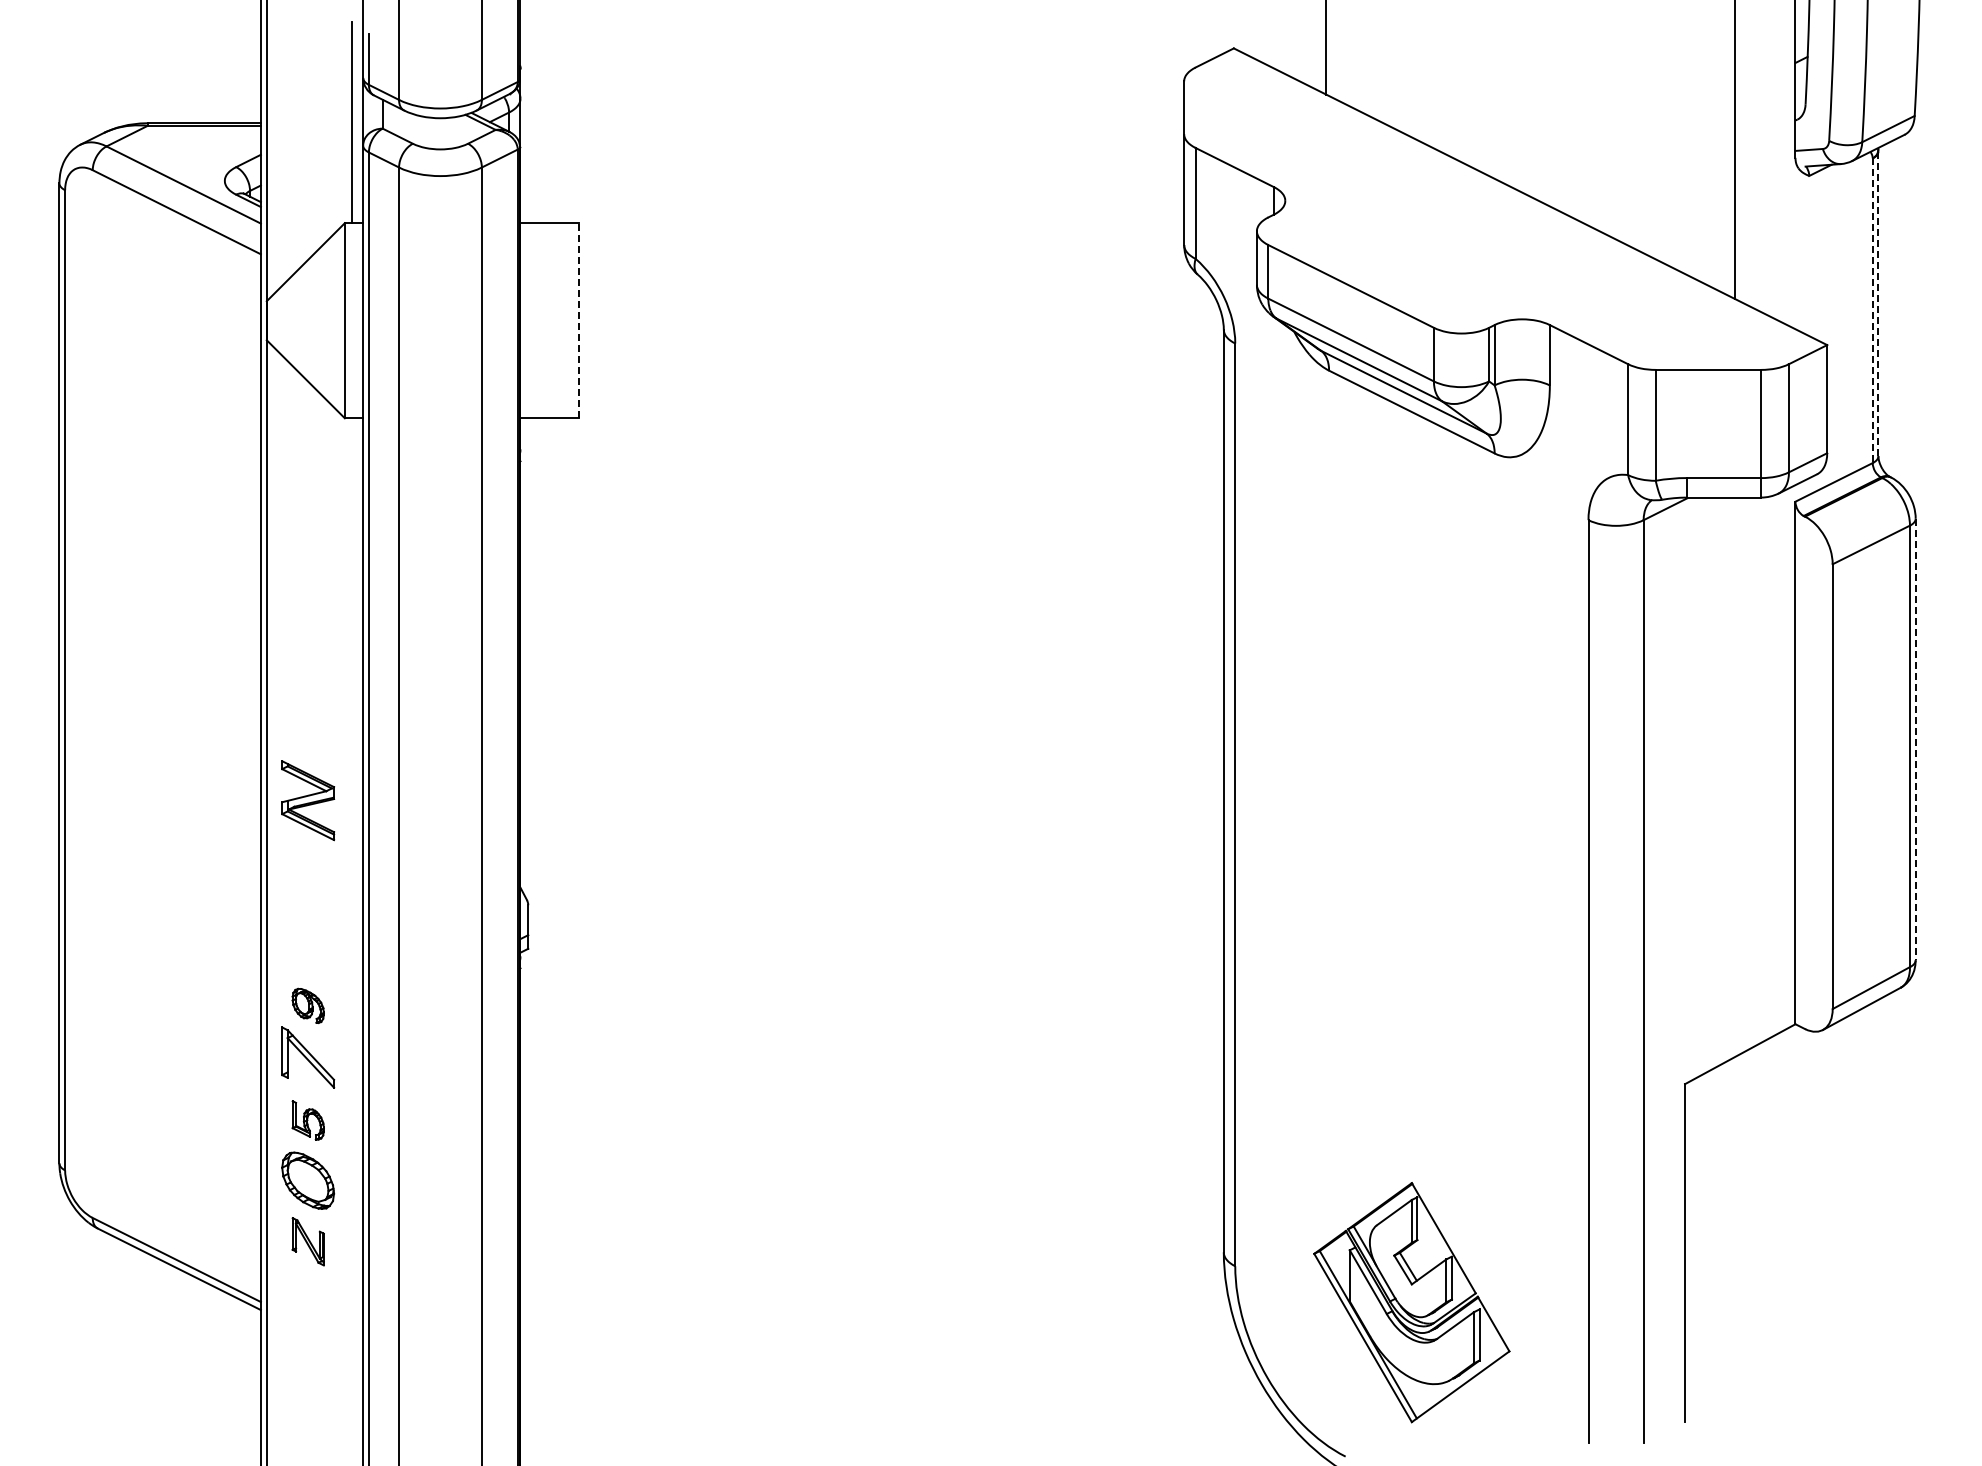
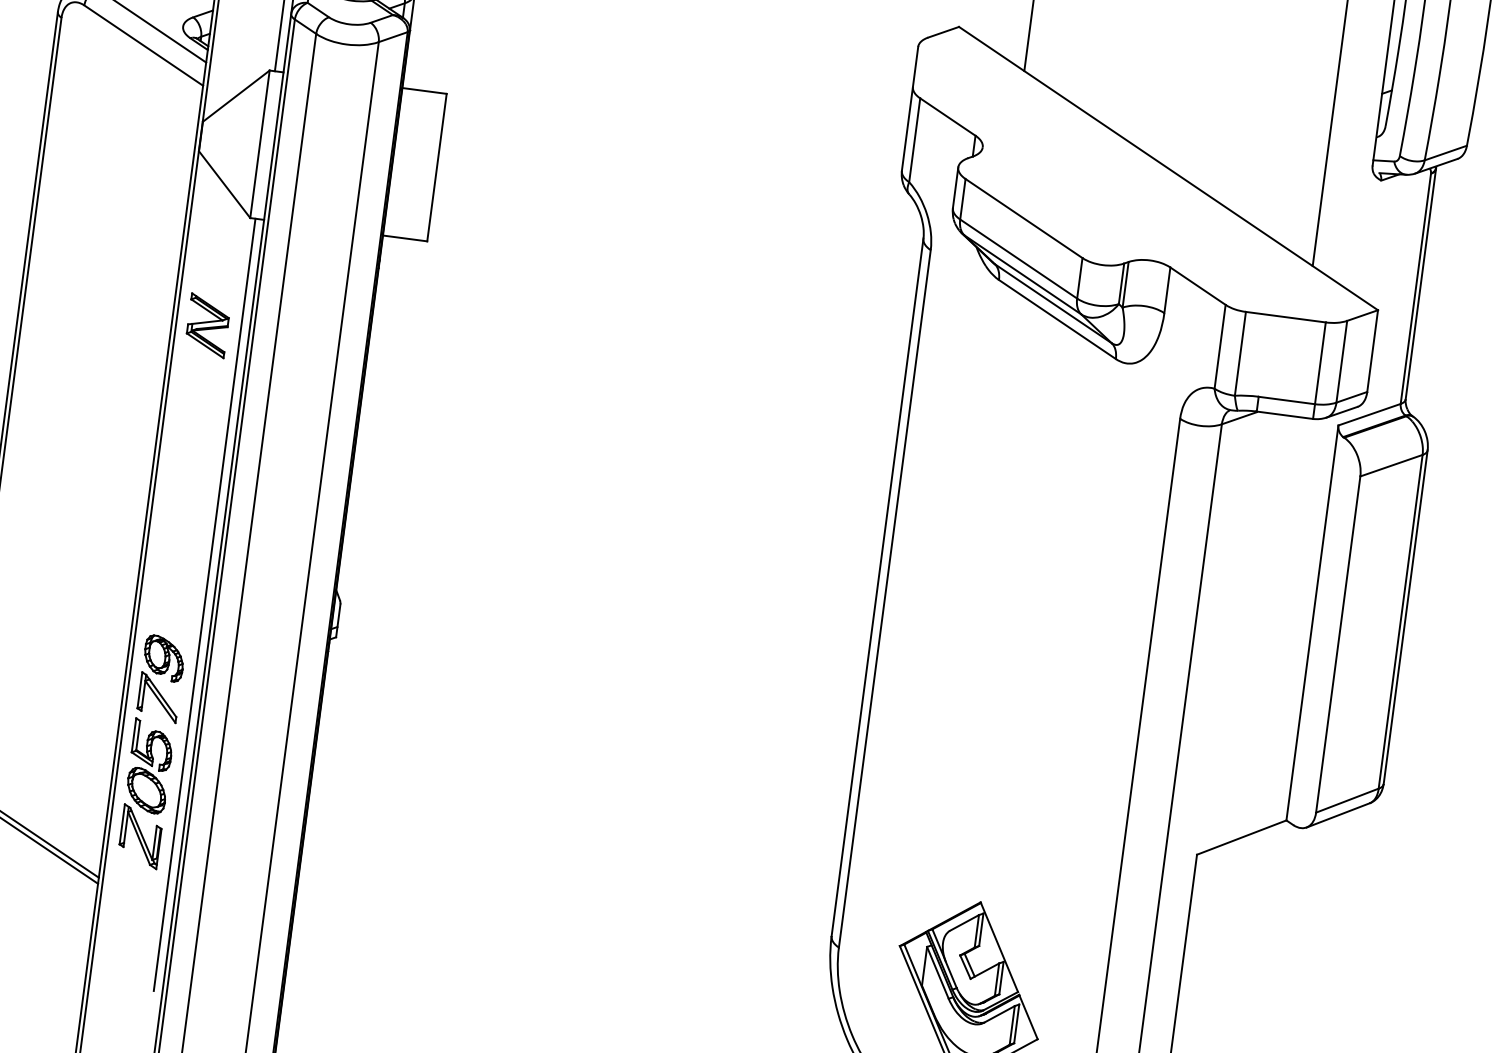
line: (1878, 304) -> (1420, 284), dashed -> solid
line: (1872, 311) -> (1415, 289), dashed -> solid
line: (579, 320) -> (437, 167), dashed -> solid
line: (1915, 739) -> (1405, 617), dashed -> solid
part: (308, 800) -> (208, 325), moved
line: (351, 928) -> (204, 604), added
part: (308, 1005) -> (164, 658), size x1.67
part: (308, 1120) -> (152, 745), size x1.67
part: (308, 1241) -> (140, 836), size x1.67

